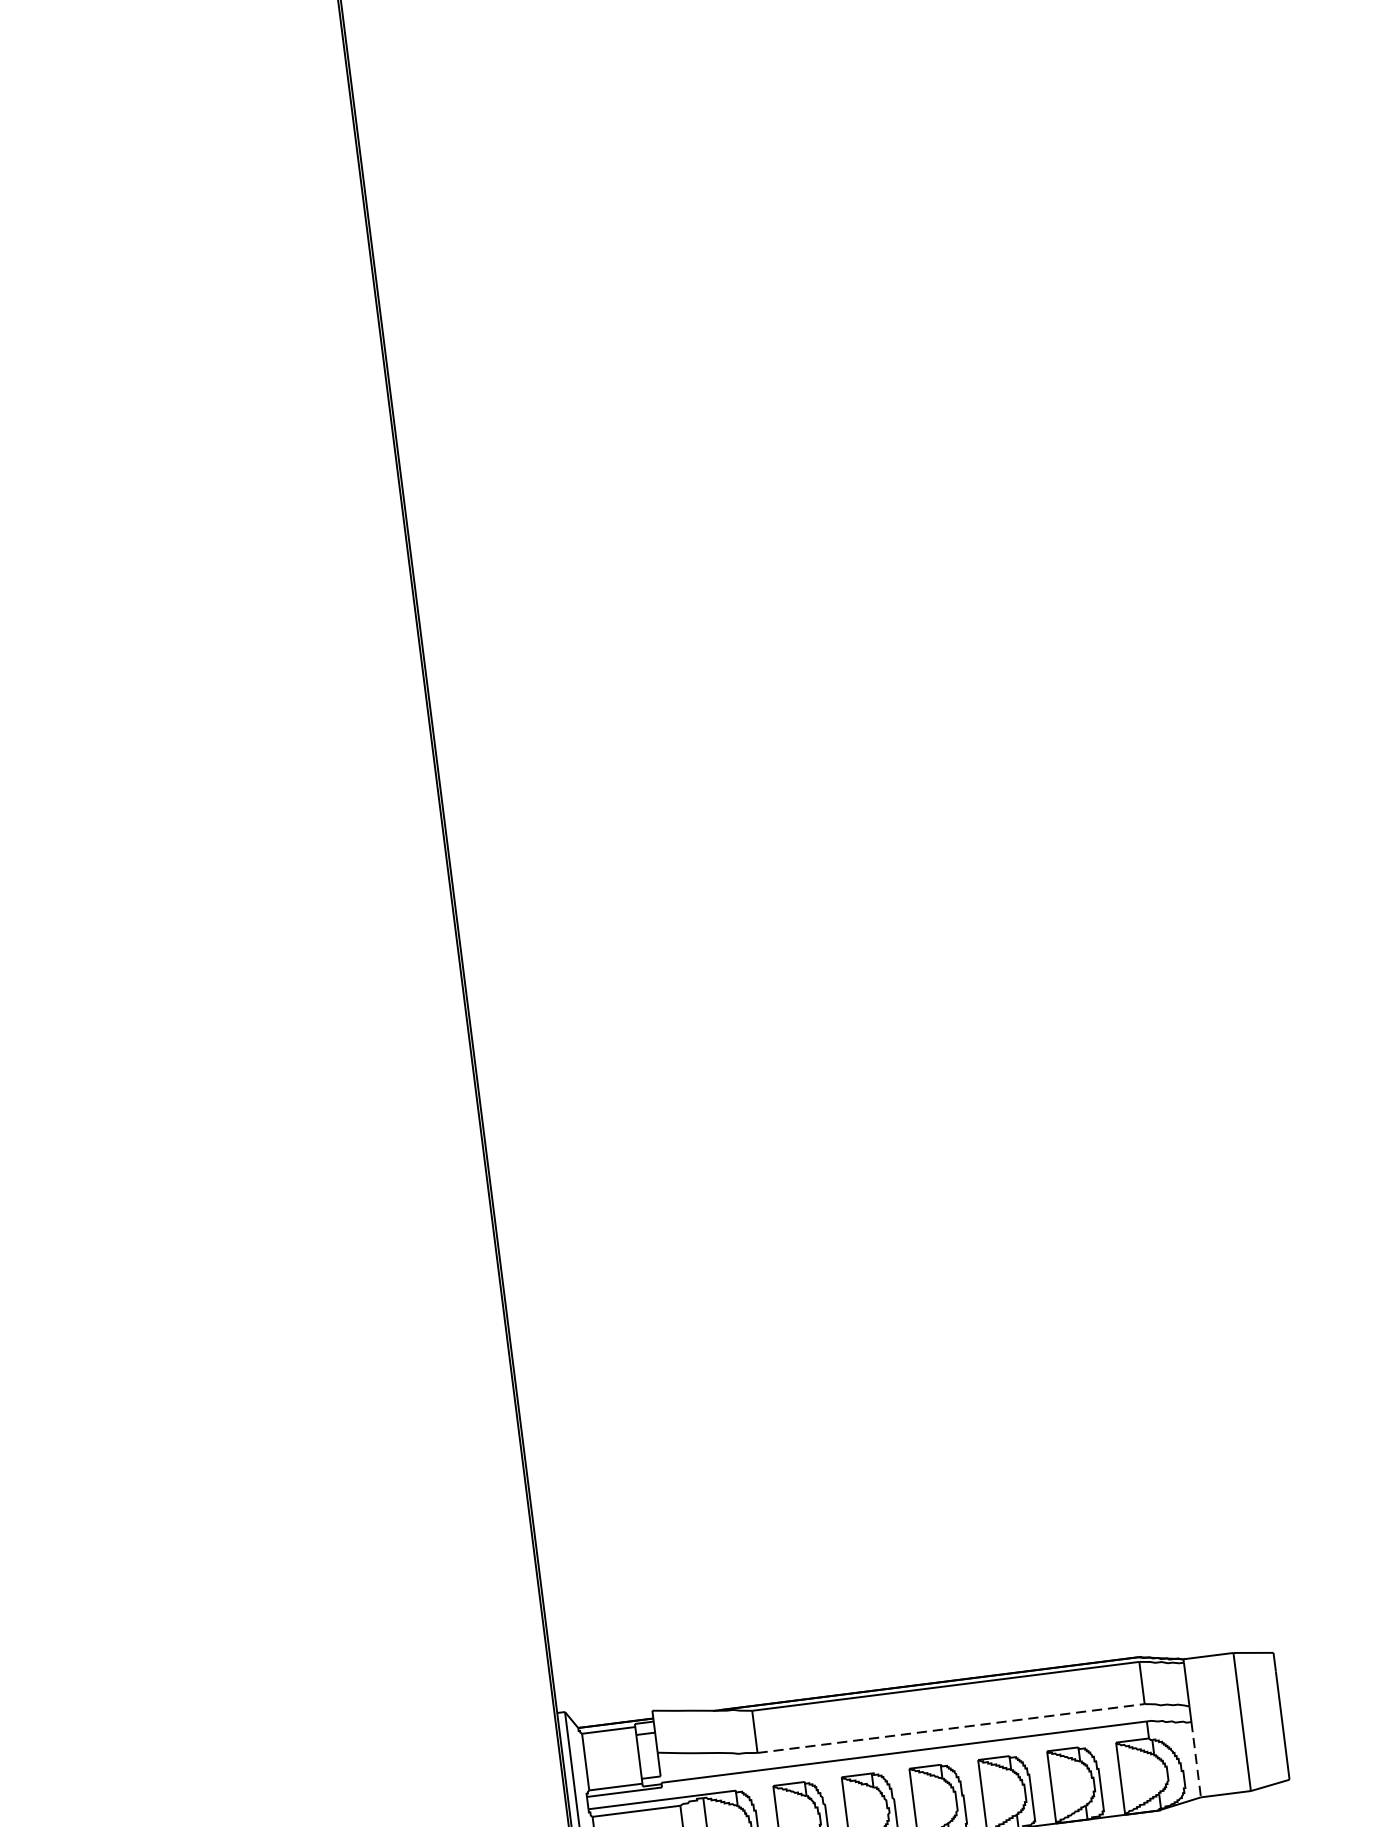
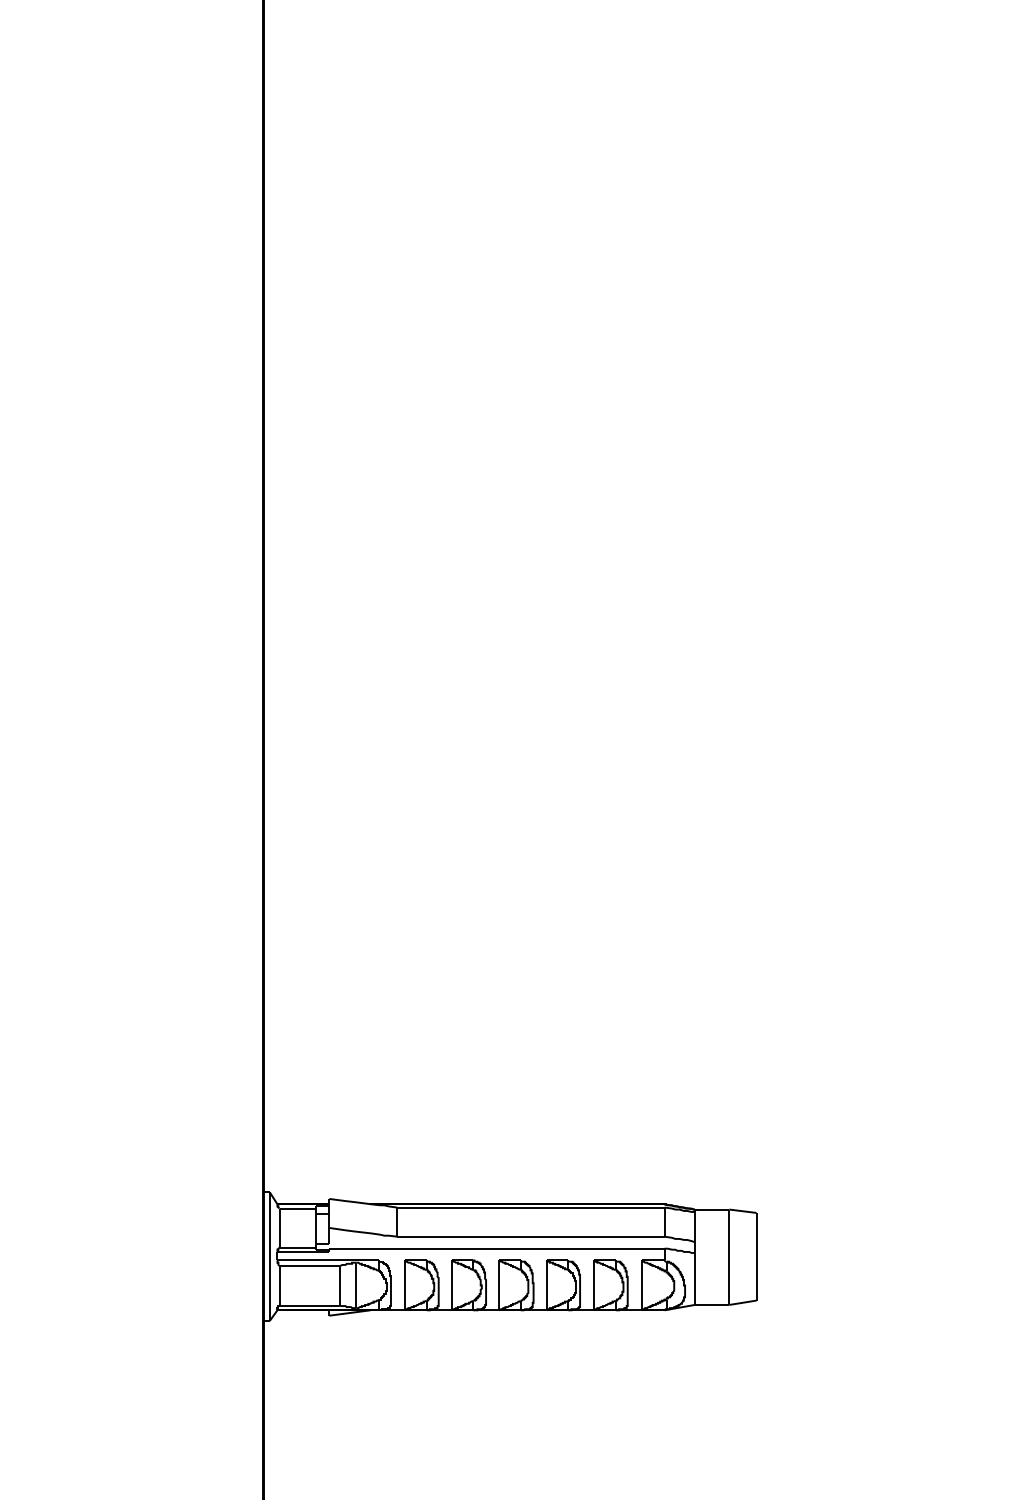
line: (950, 1728) -> (530, 1236), dashed -> solid
line: (1195, 1760) -> (694, 1279), dashed -> solid

